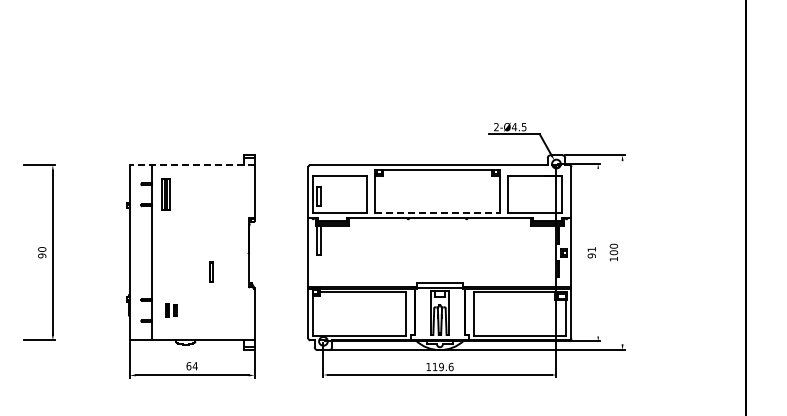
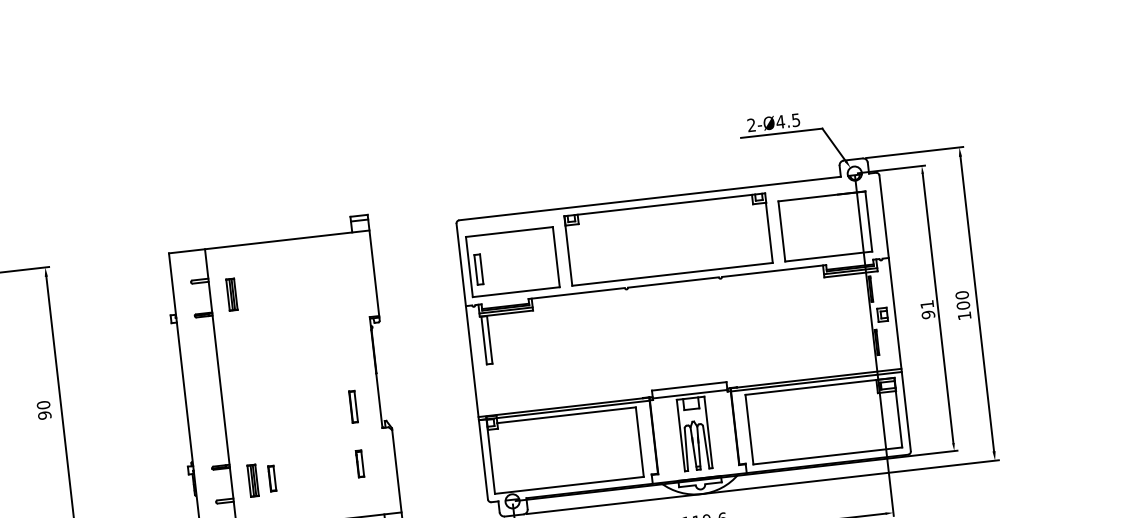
line: (191, 165) -> (268, 242), dashed -> solid
part: (165, 194) -> (231, 294), size x0.62
line: (438, 213) -> (674, 274), dashed -> solid
line: (598, 252) -> (938, 308), added
line: (622, 252) -> (977, 303), added
line: (210, 271) -> (351, 405), moved
part: (232, 307) -> (360, 463), added
part: (170, 310) -> (261, 479), size x1.43

